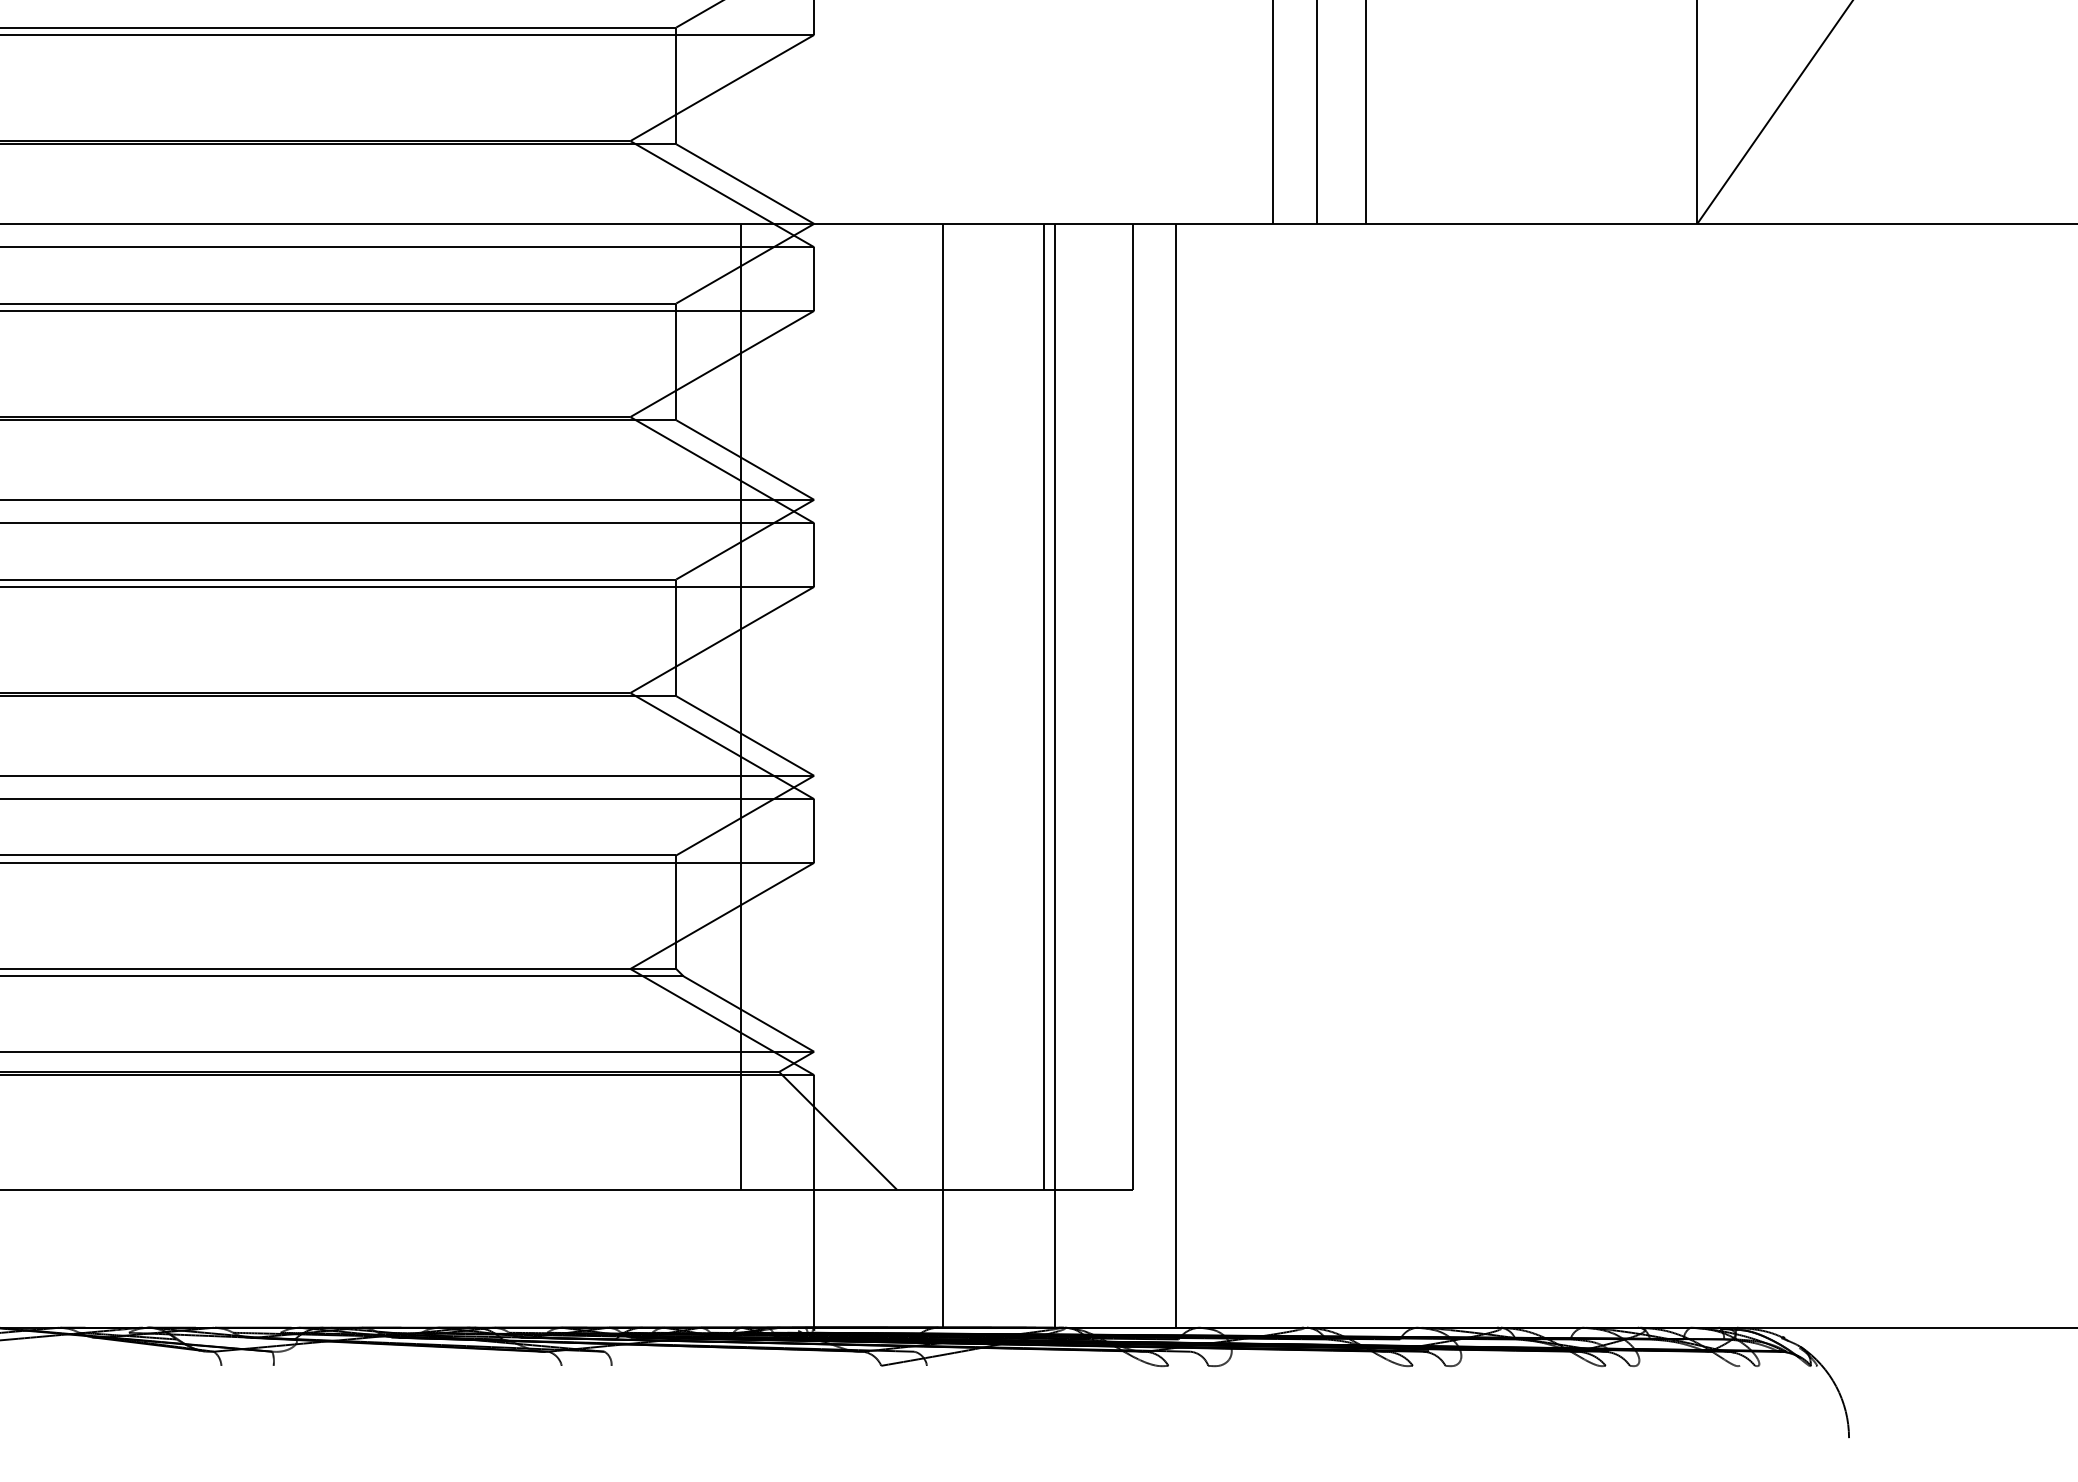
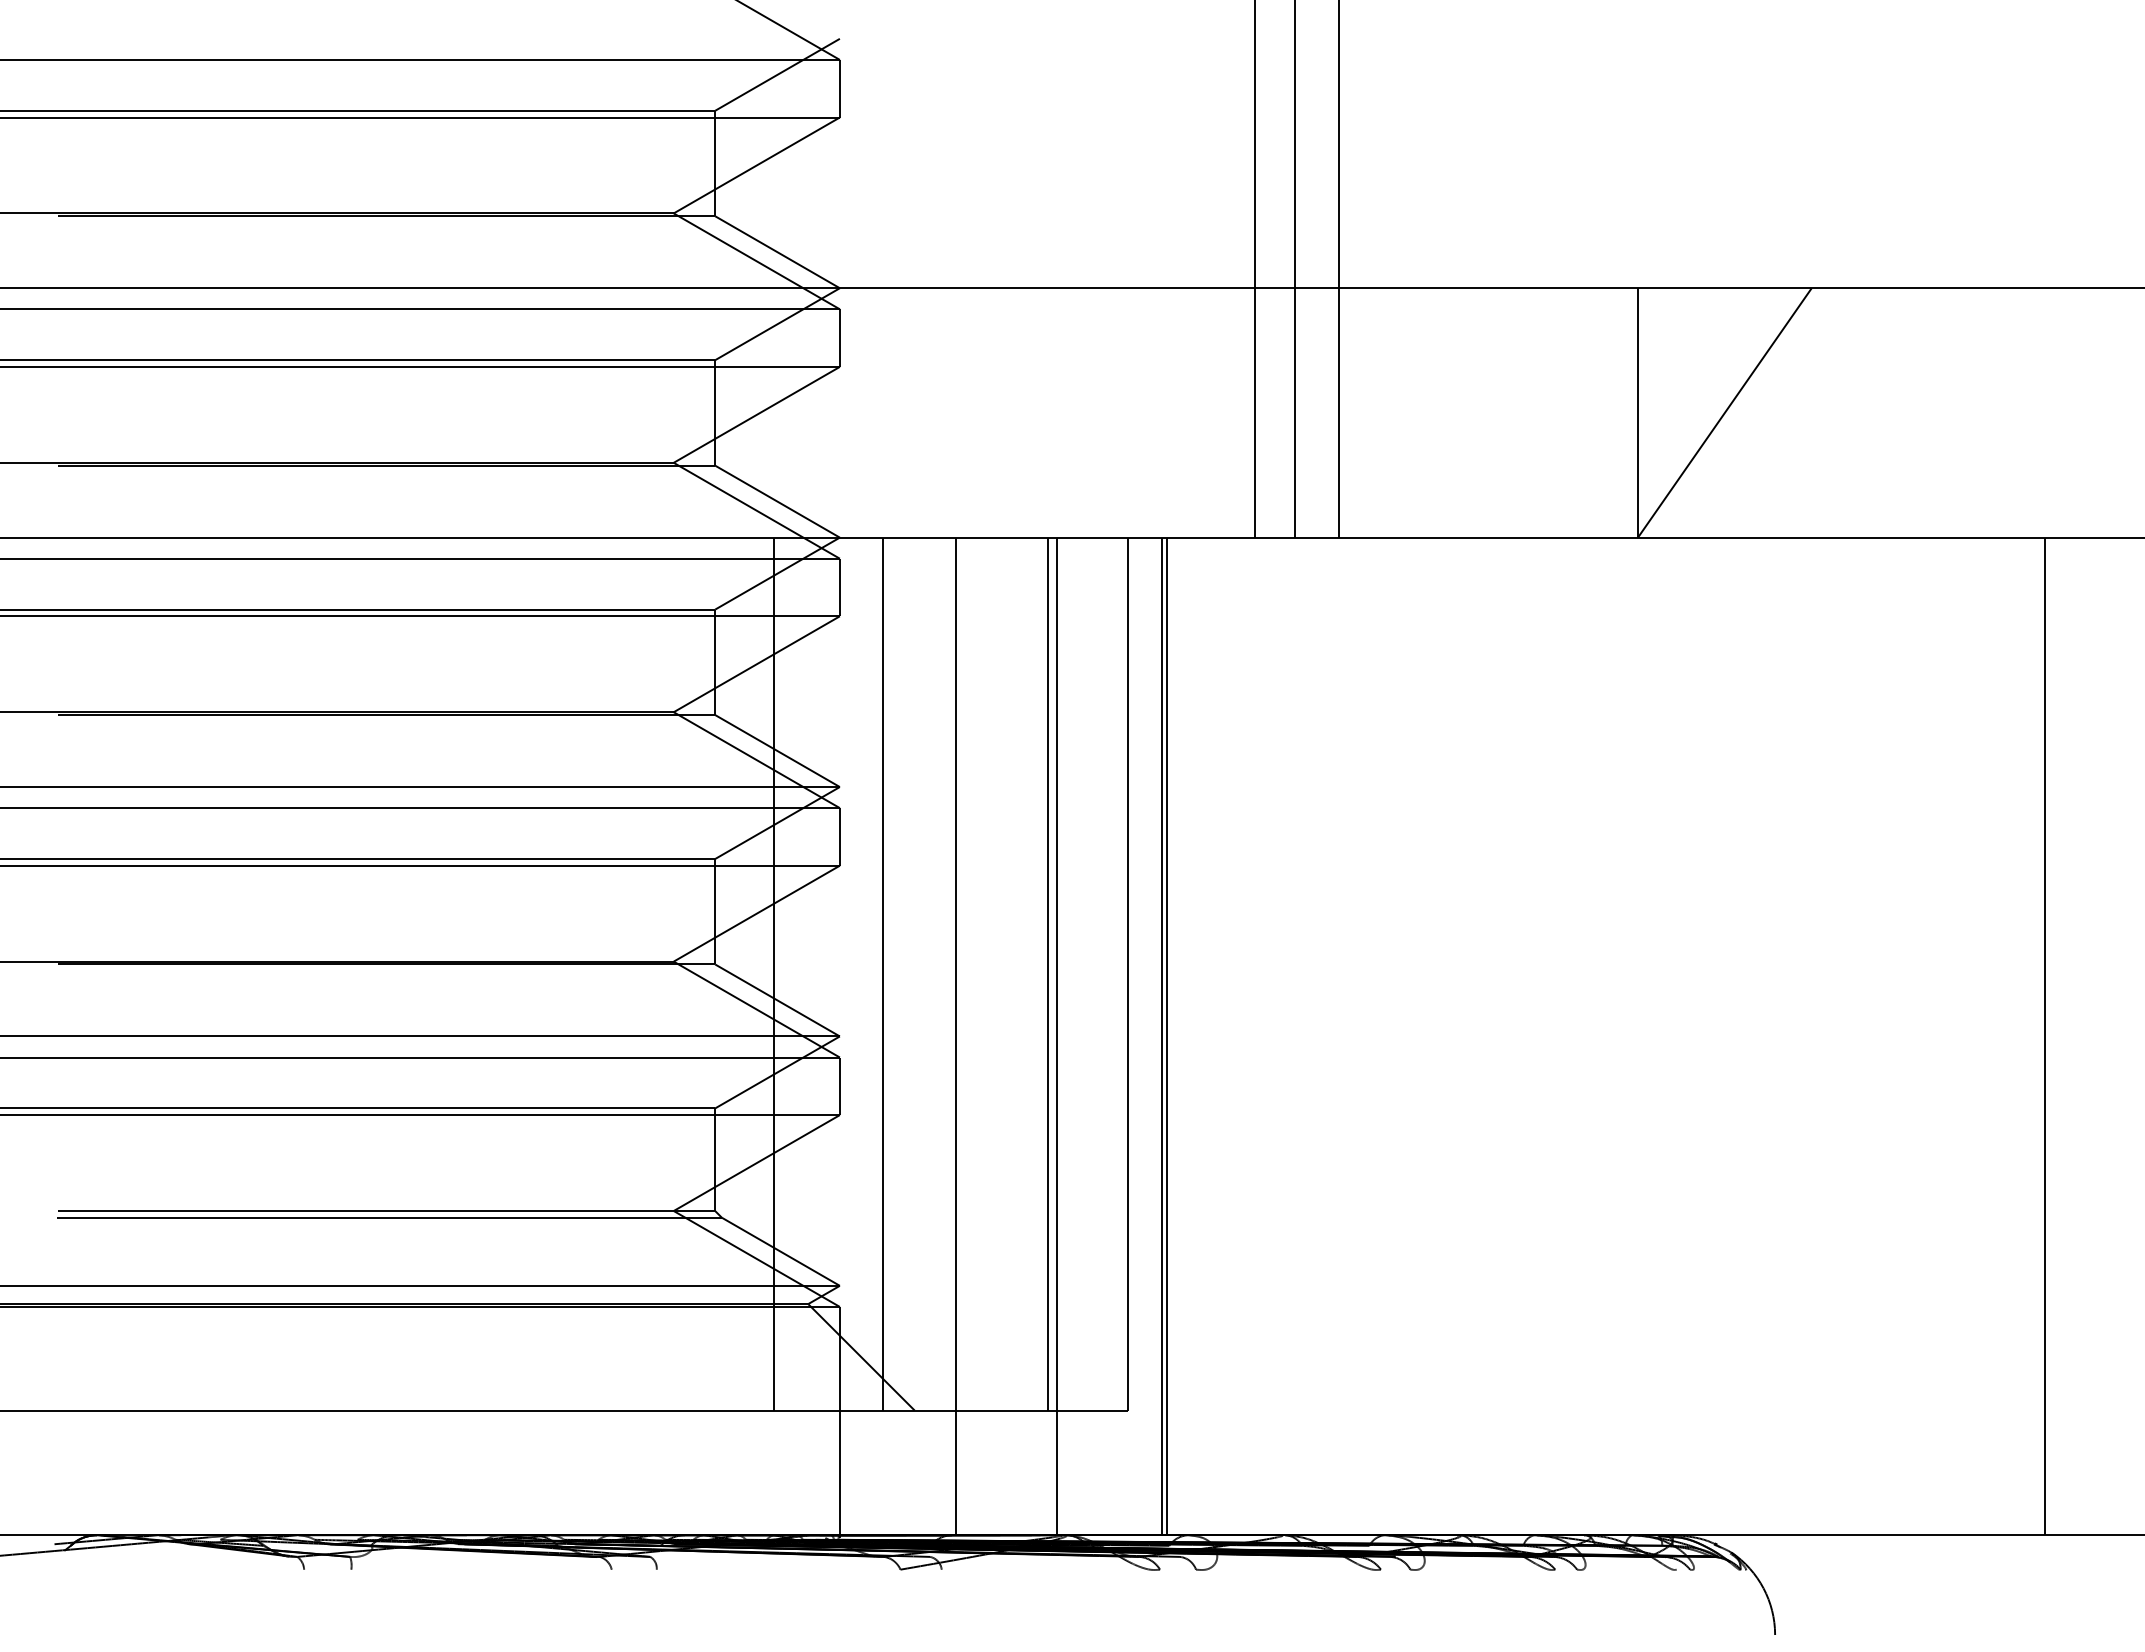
line: (861, 706) -> (882, 973), added
line: (1170, 775) -> (1161, 1036), added

